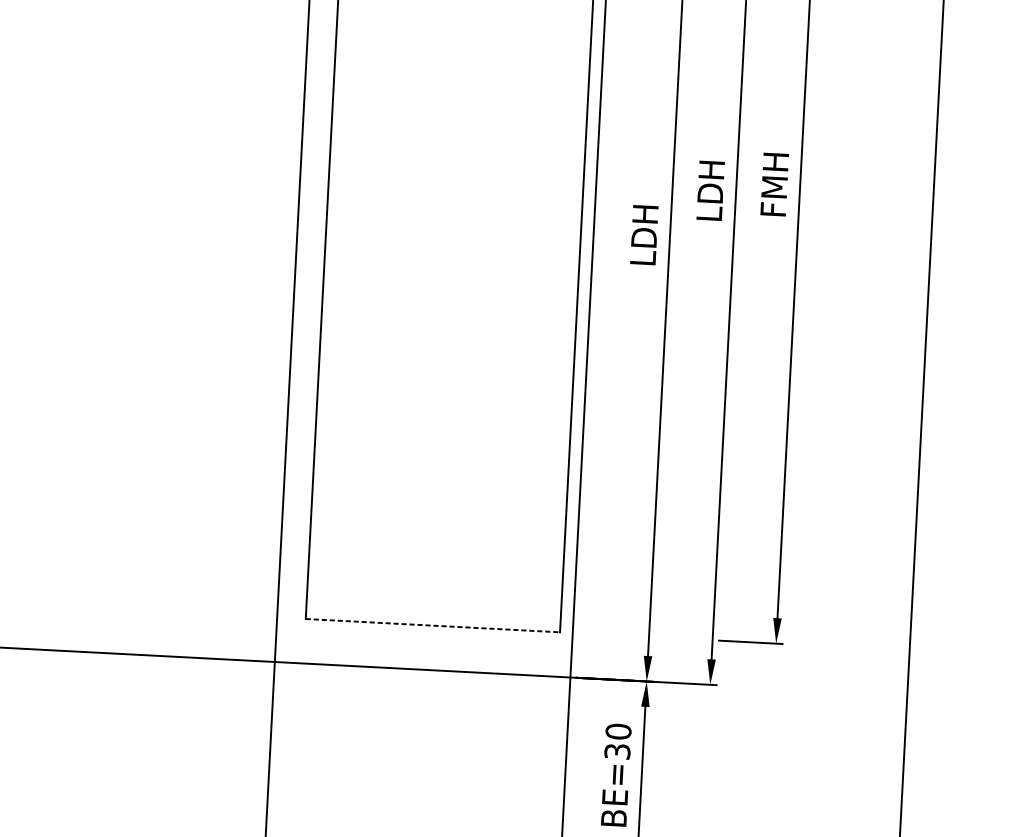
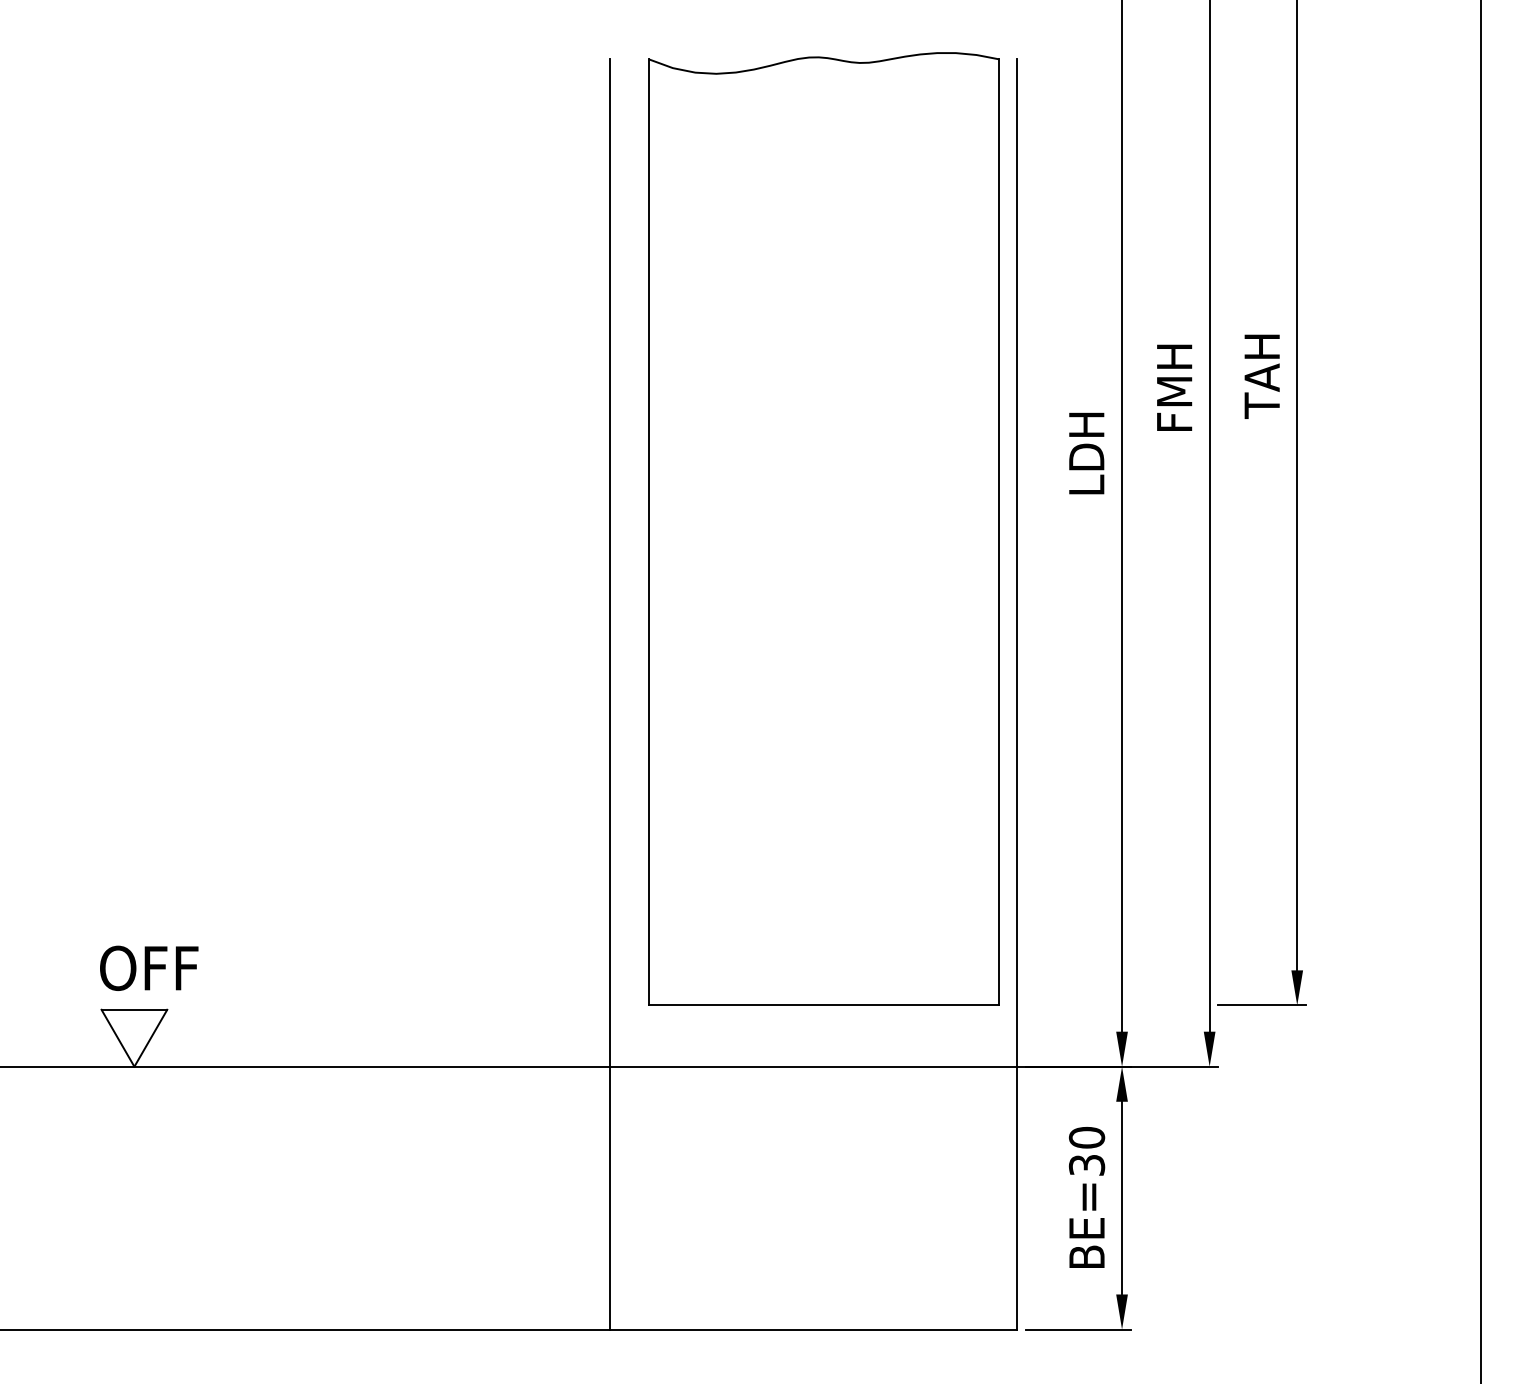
text: (774, 184) -> (1261, 374), FMH -> TAH
text: (710, 190) -> (1174, 387), LDH -> FMH
line: (433, 625) -> (824, 1005), dashed -> solid

